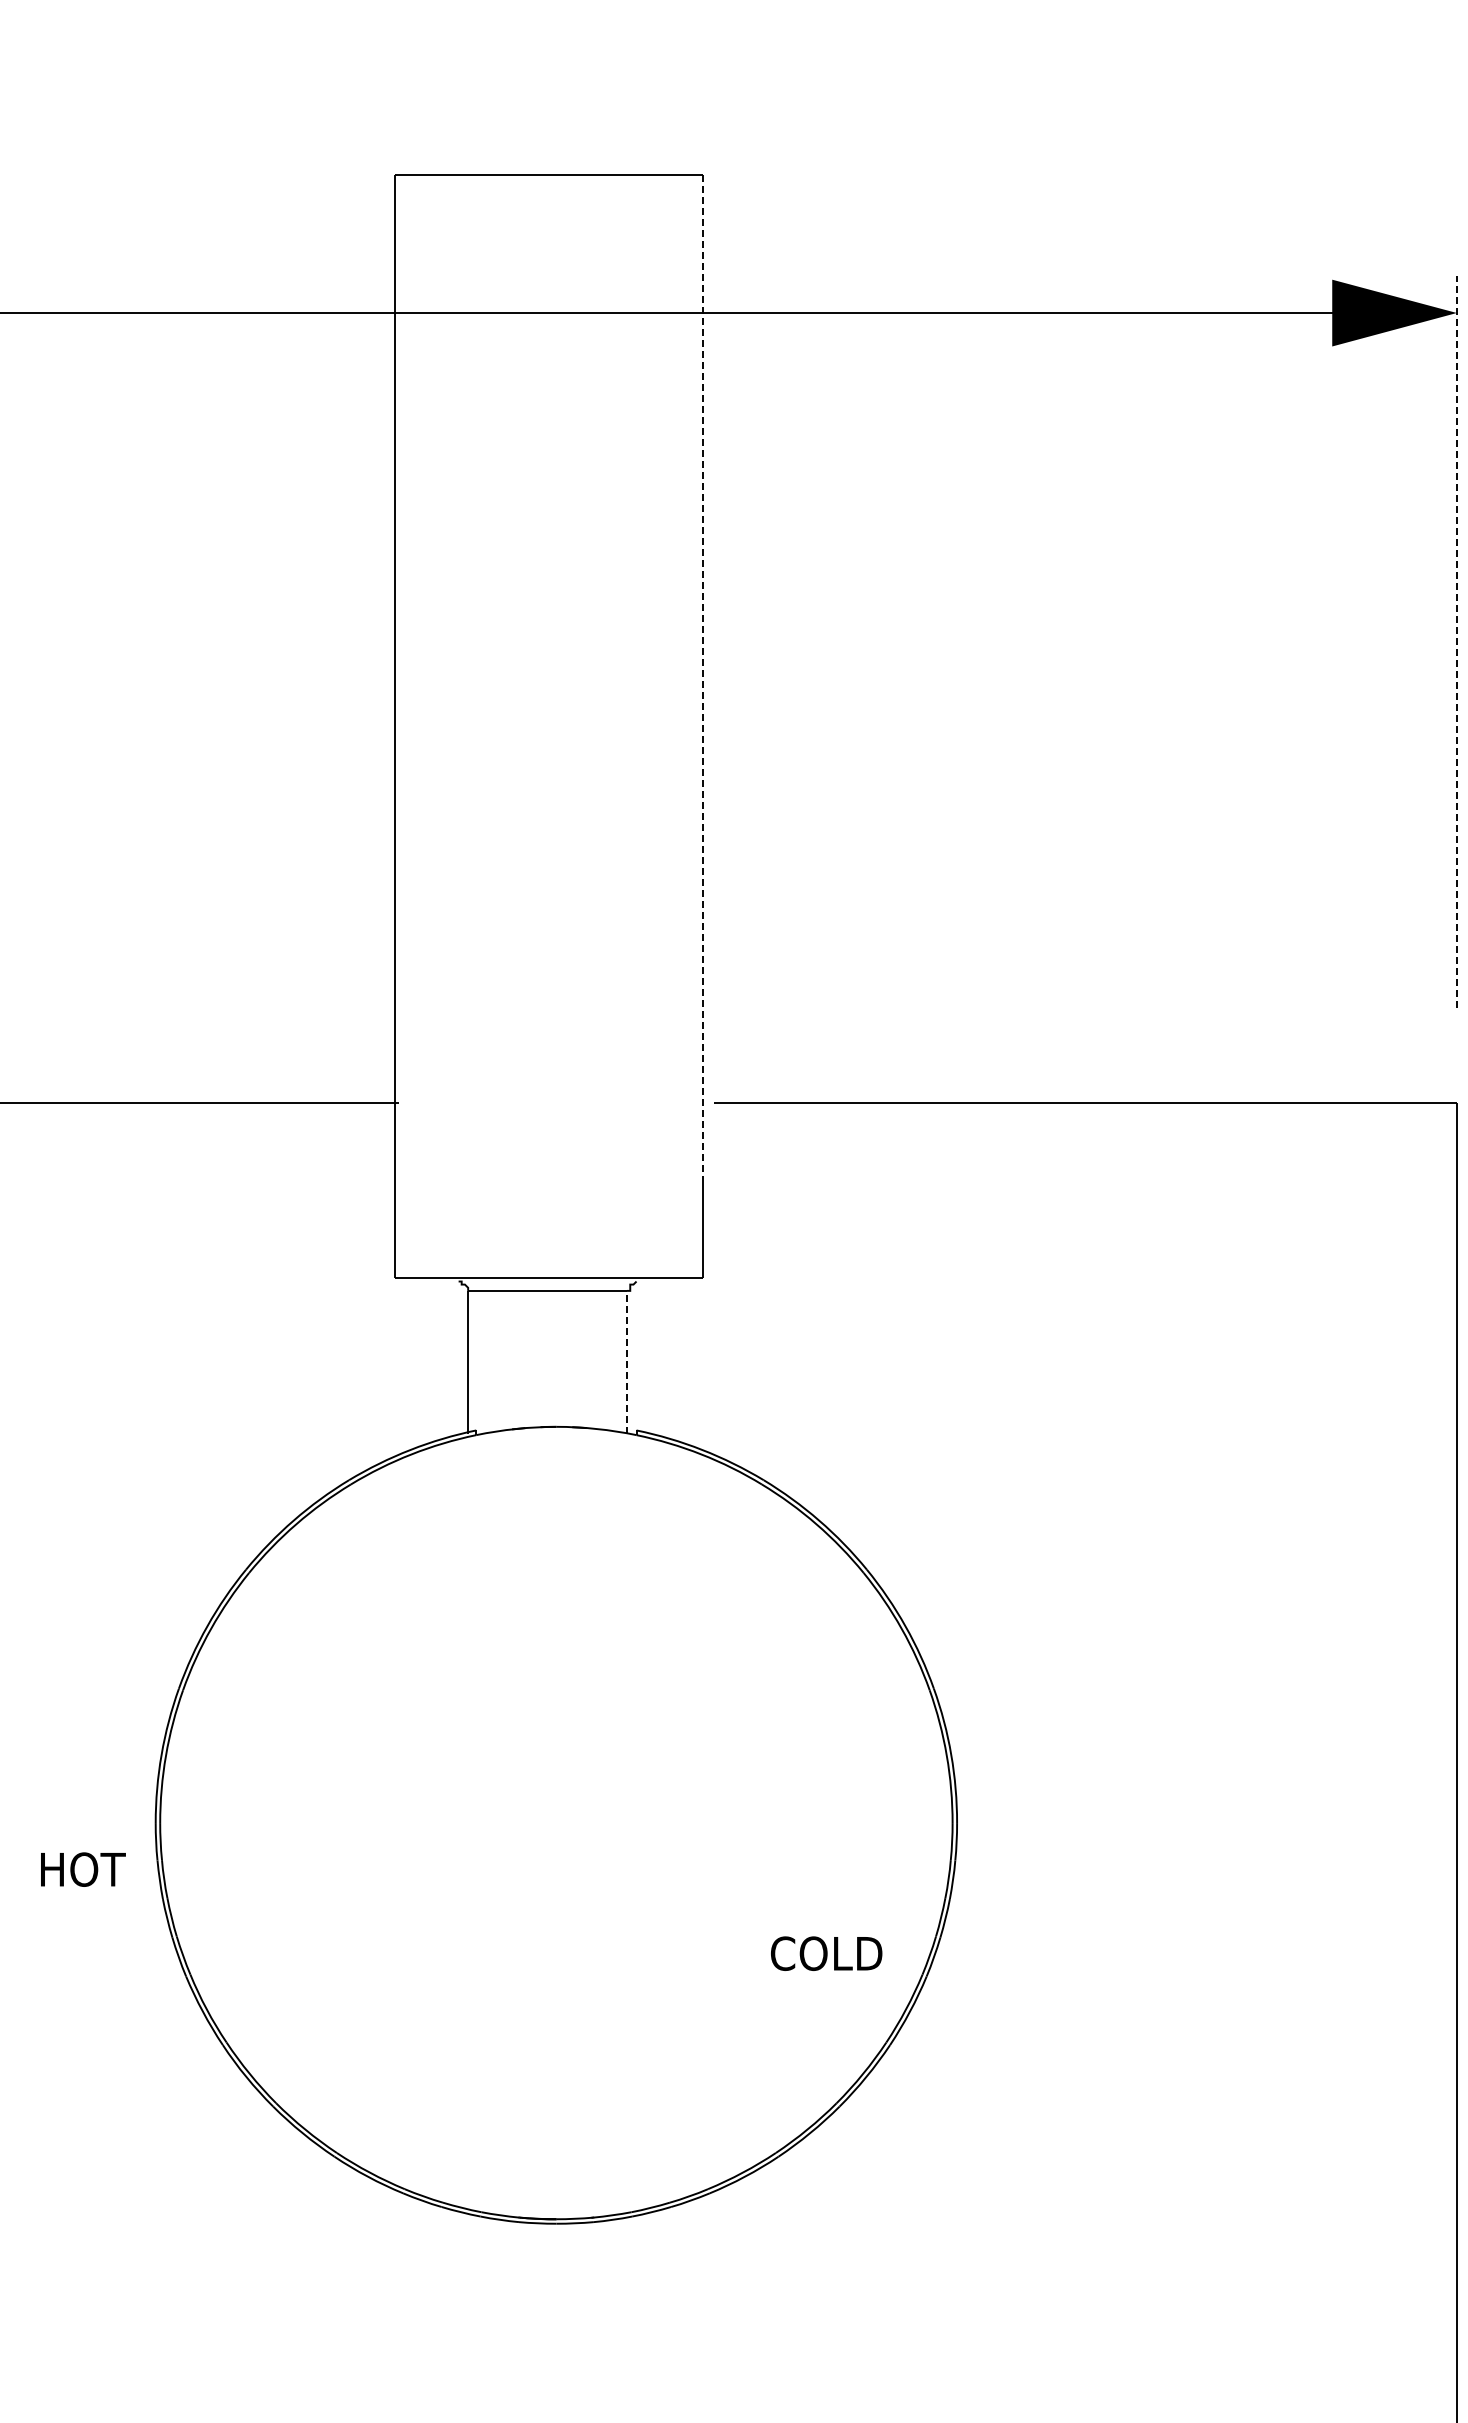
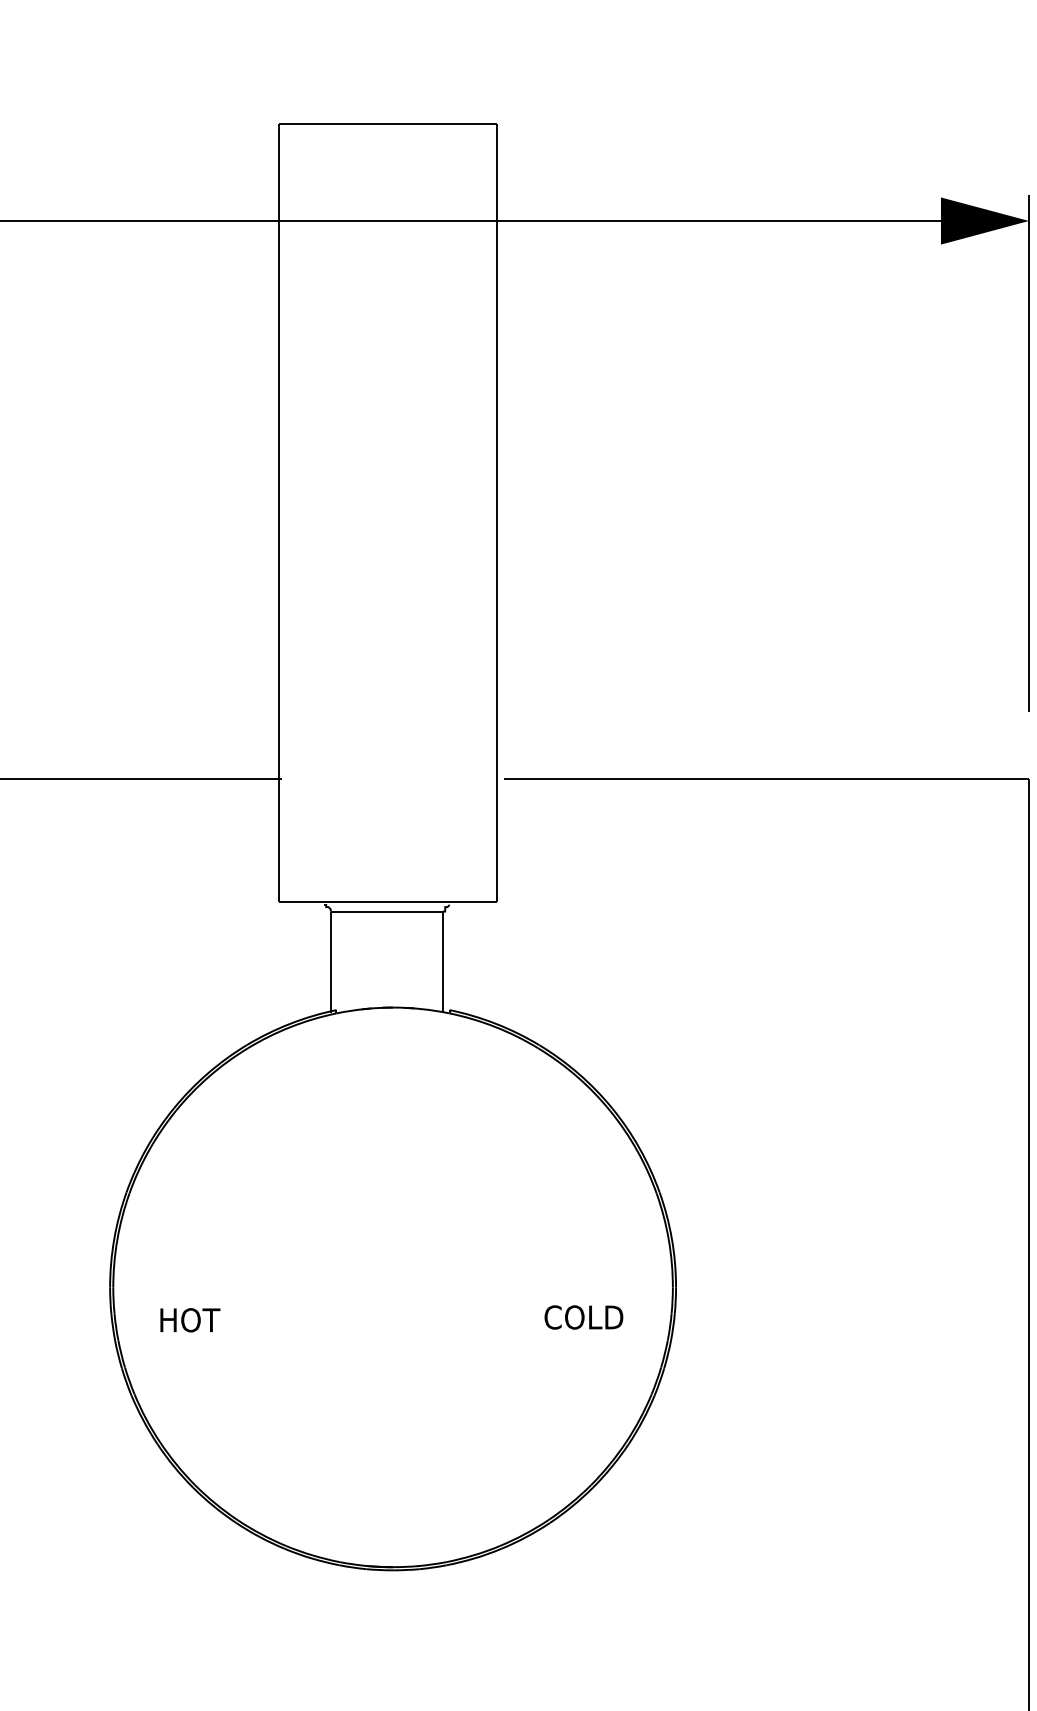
line: (1456, 642) -> (1028, 453), dashed -> solid
line: (703, 679) -> (496, 479), dashed -> solid
line: (627, 1362) -> (443, 962), dashed -> solid
text: (83, 1869) -> (190, 1320), moved
text: (826, 1953) -> (583, 1317), moved

